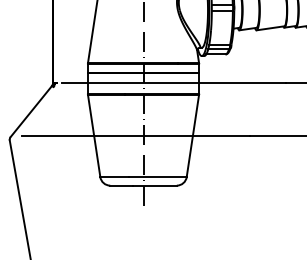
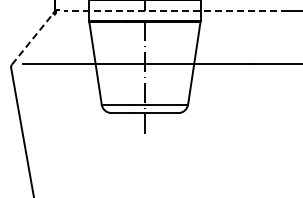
line: (173, 83) -> (174, 10), solid -> dashed
line: (31, 111) -> (32, 38), solid -> dashed

